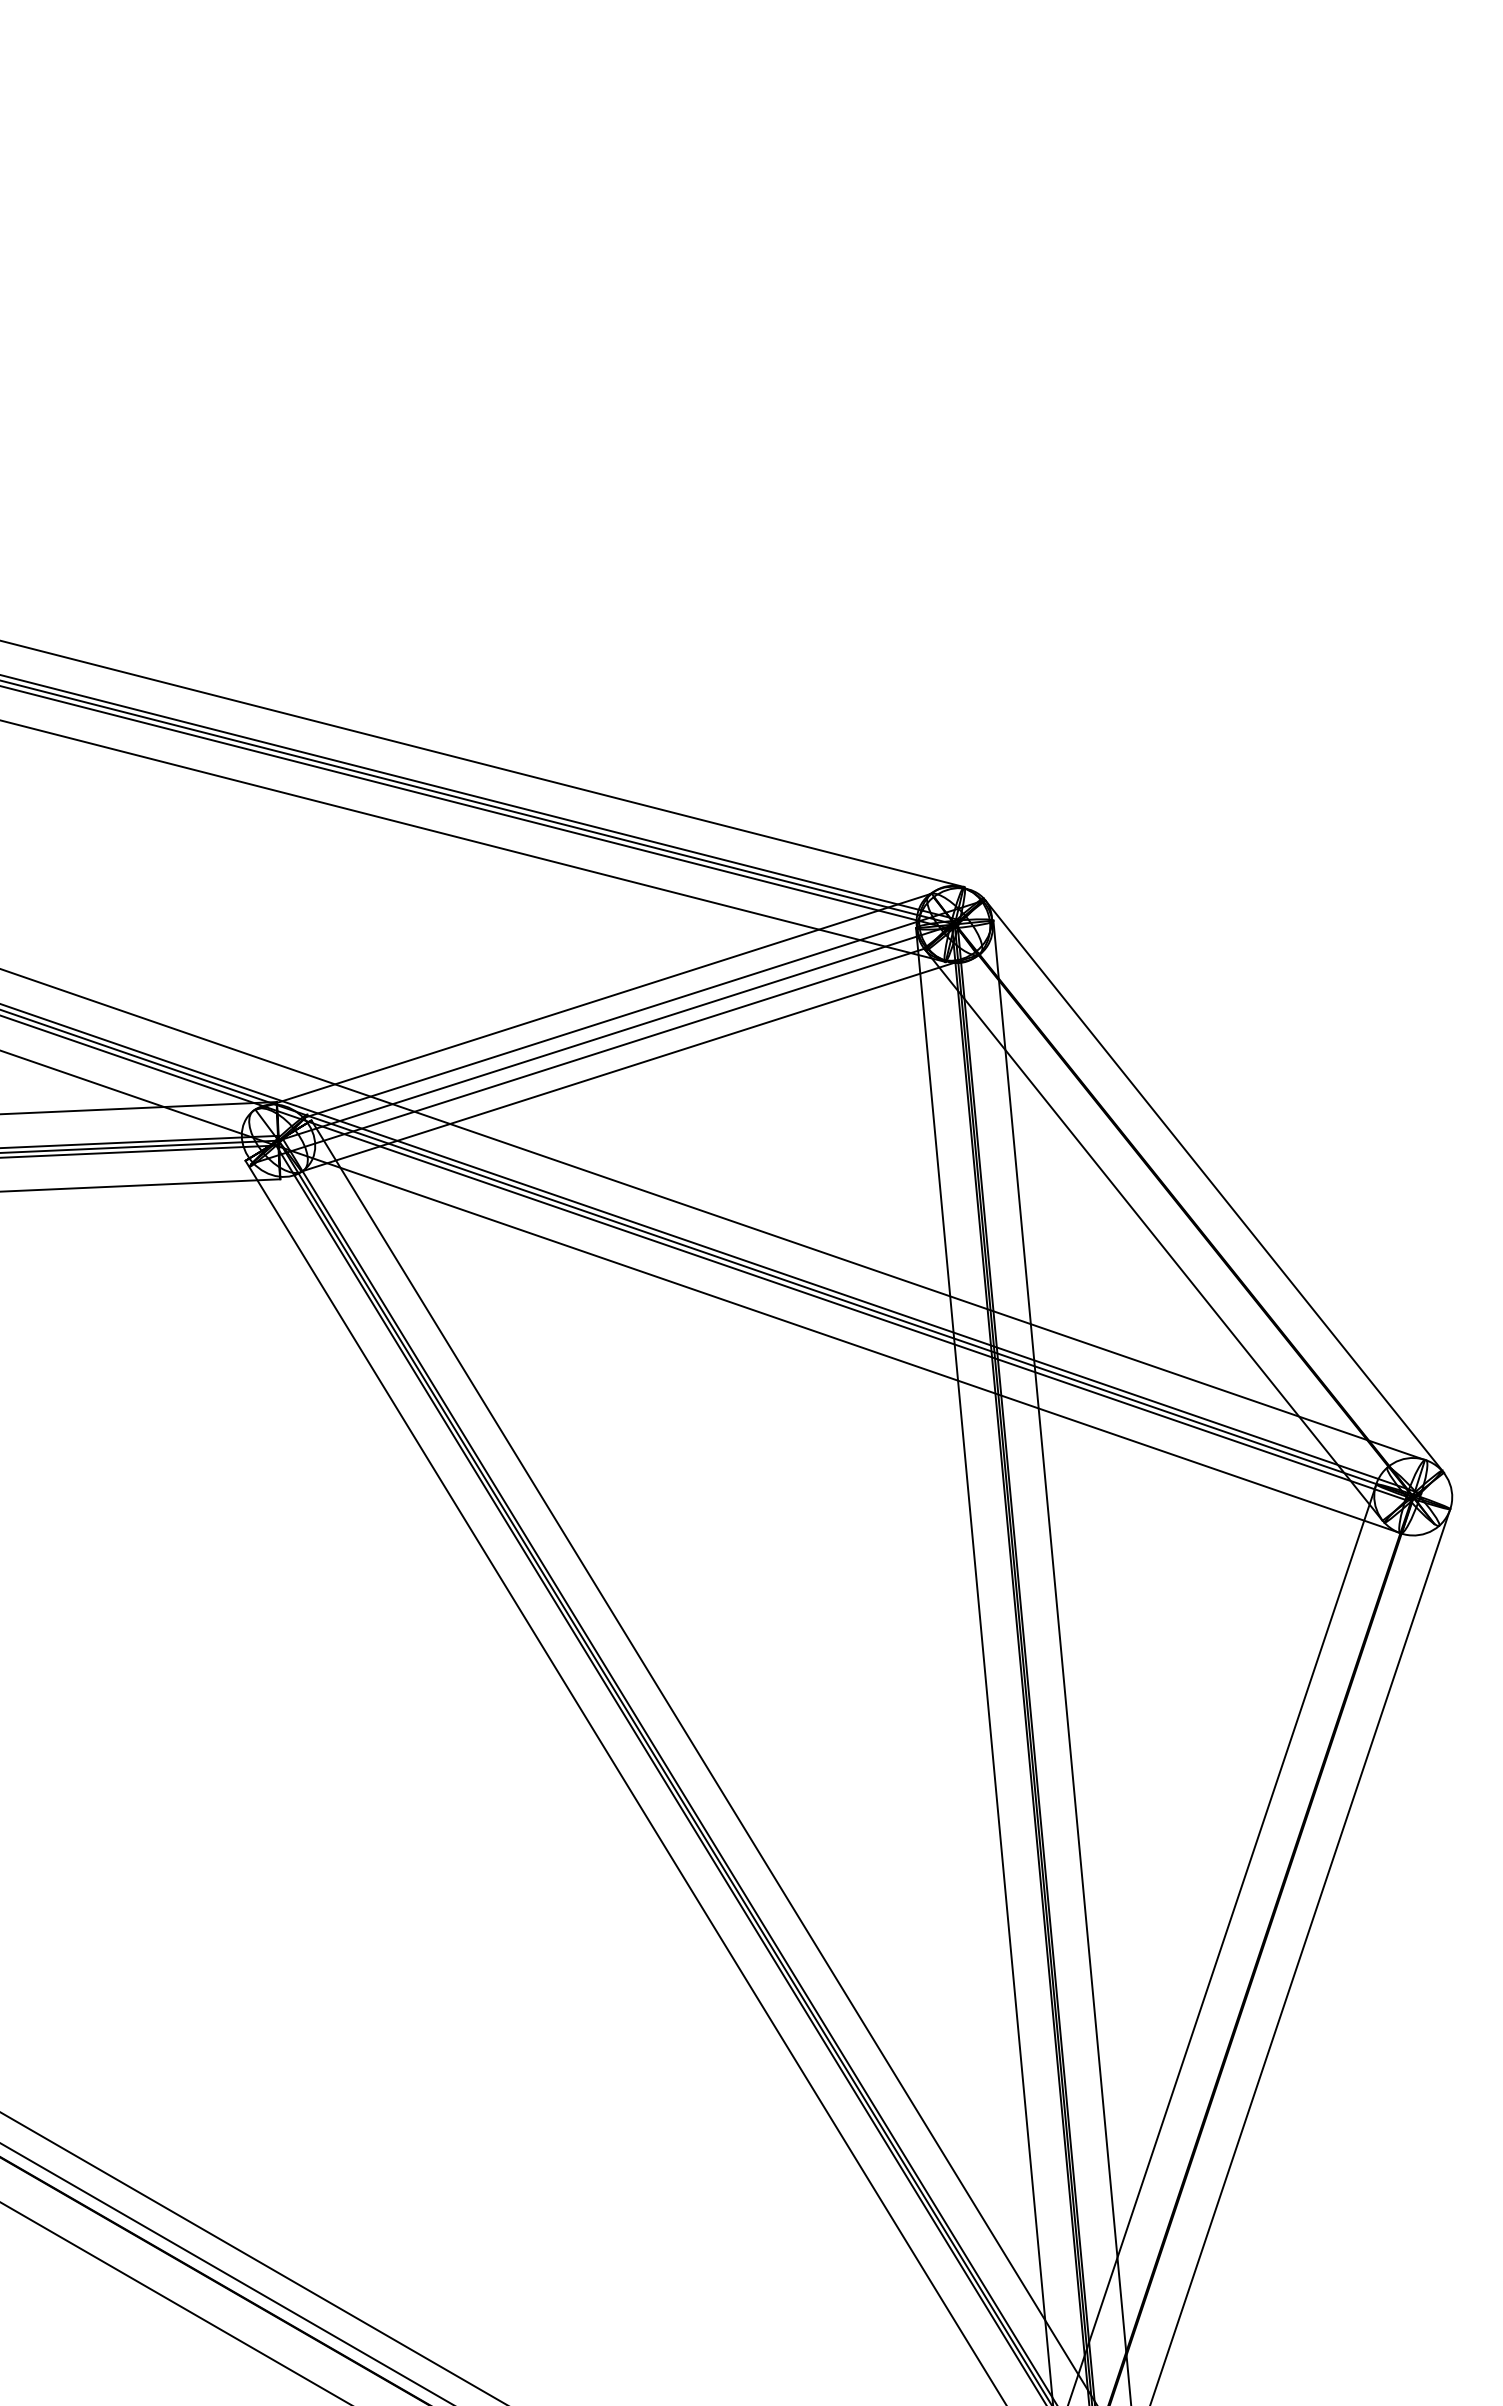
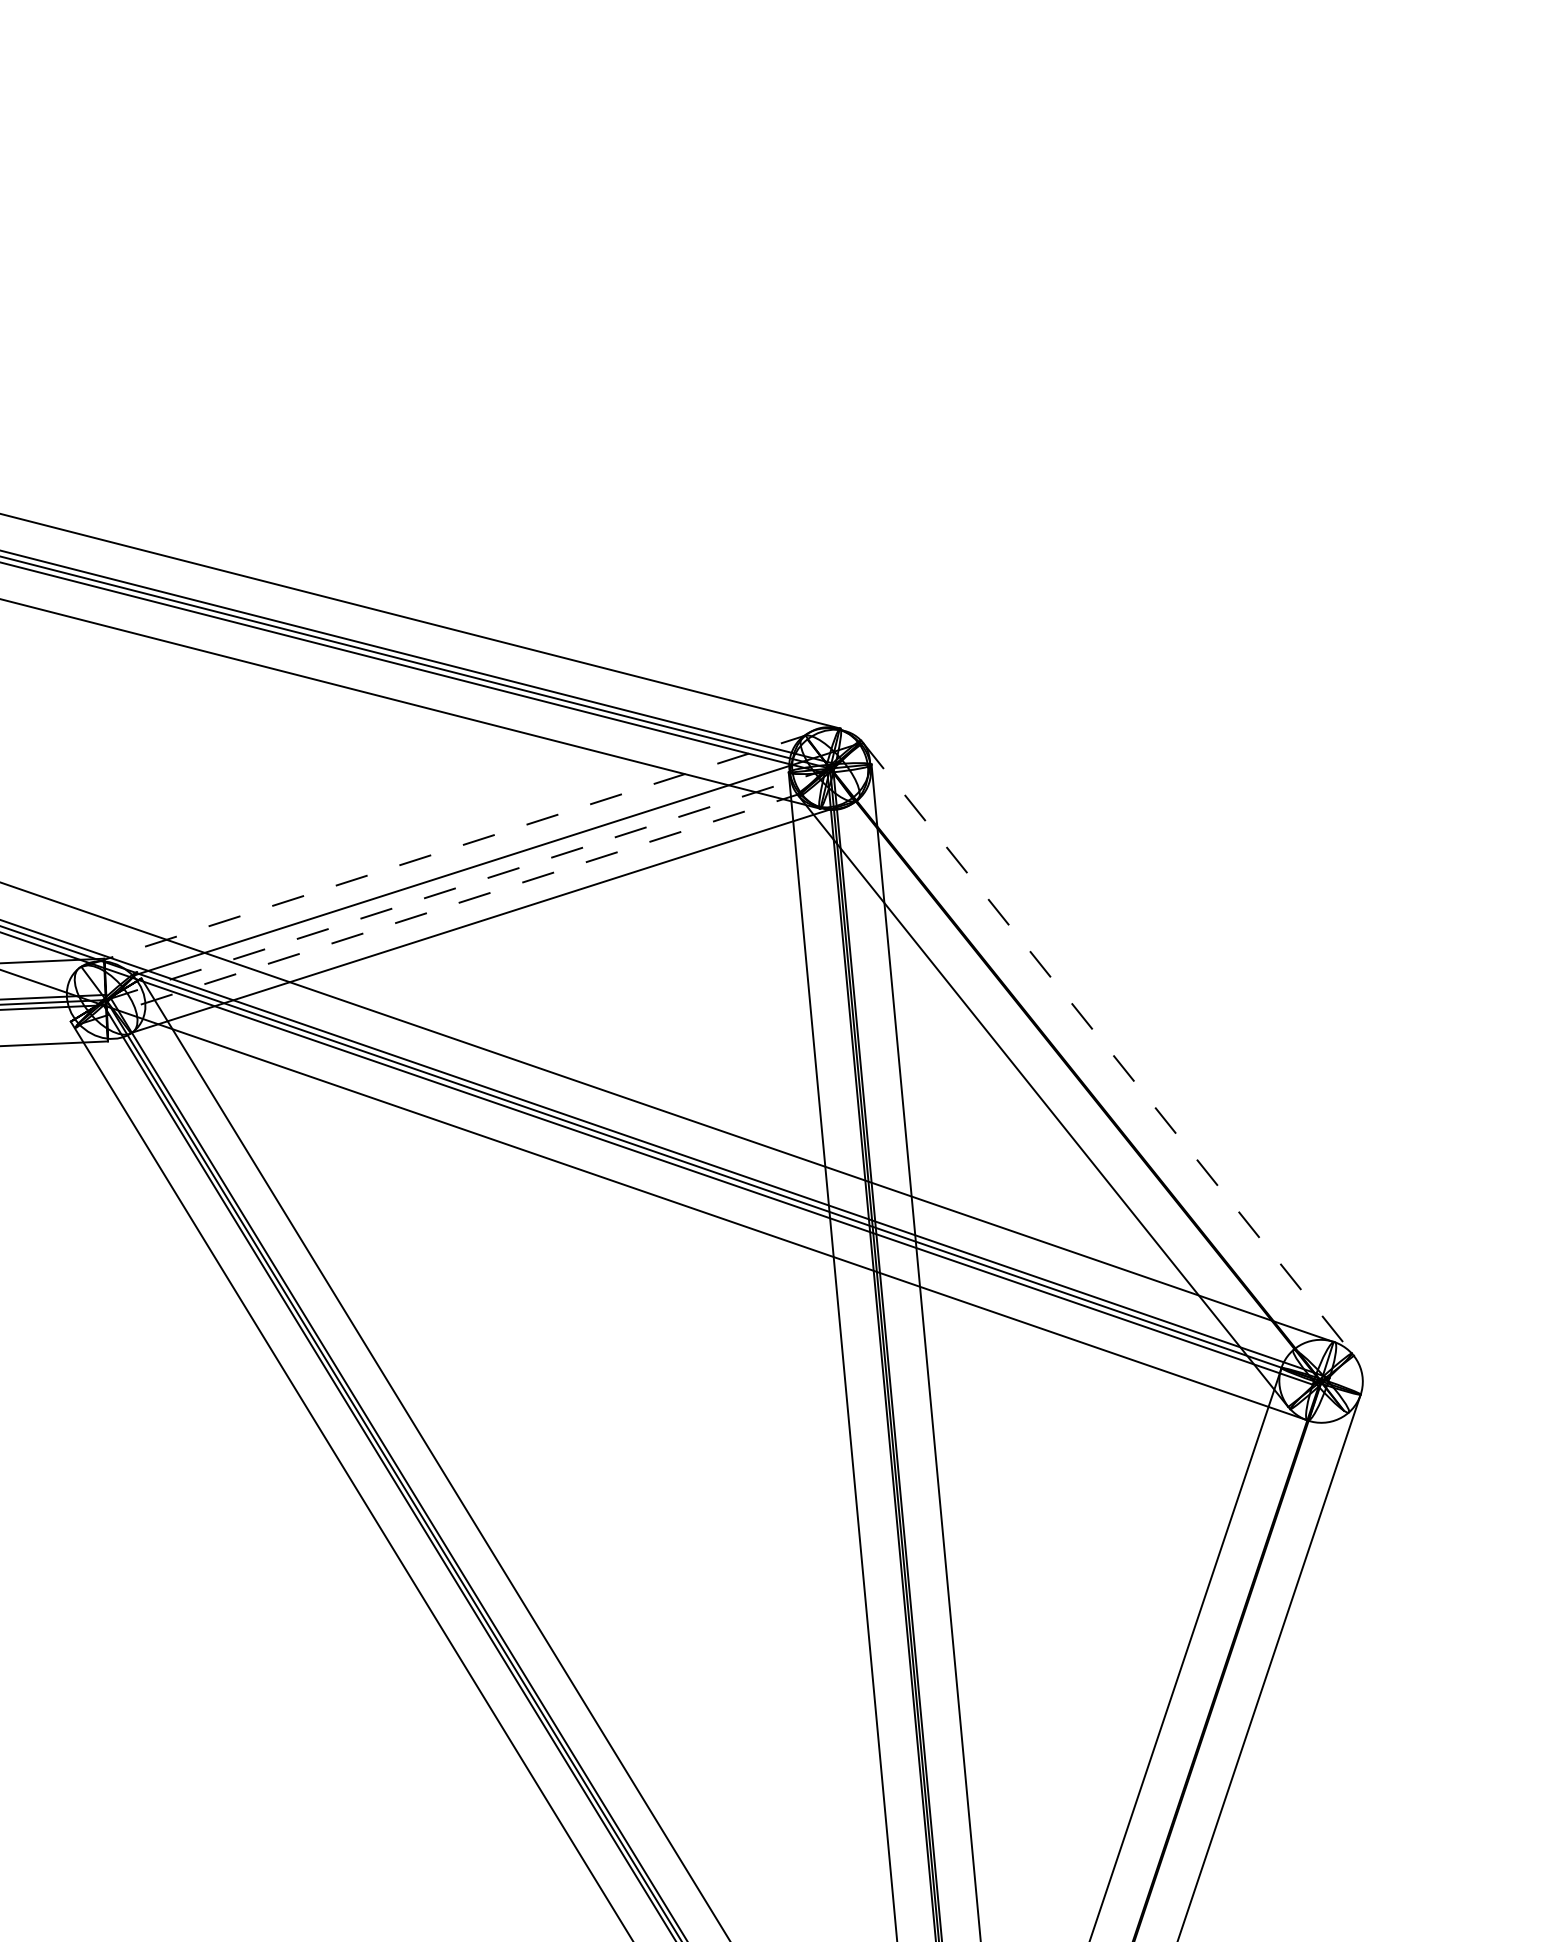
line: (593, 1001) -> (443, 851), solid -> dashed
line: (616, 1032) -> (467, 884), solid -> dashed
line: (589, 1055) -> (439, 908), solid -> dashed
line: (1214, 1186) -> (1108, 1049), solid -> dashed

